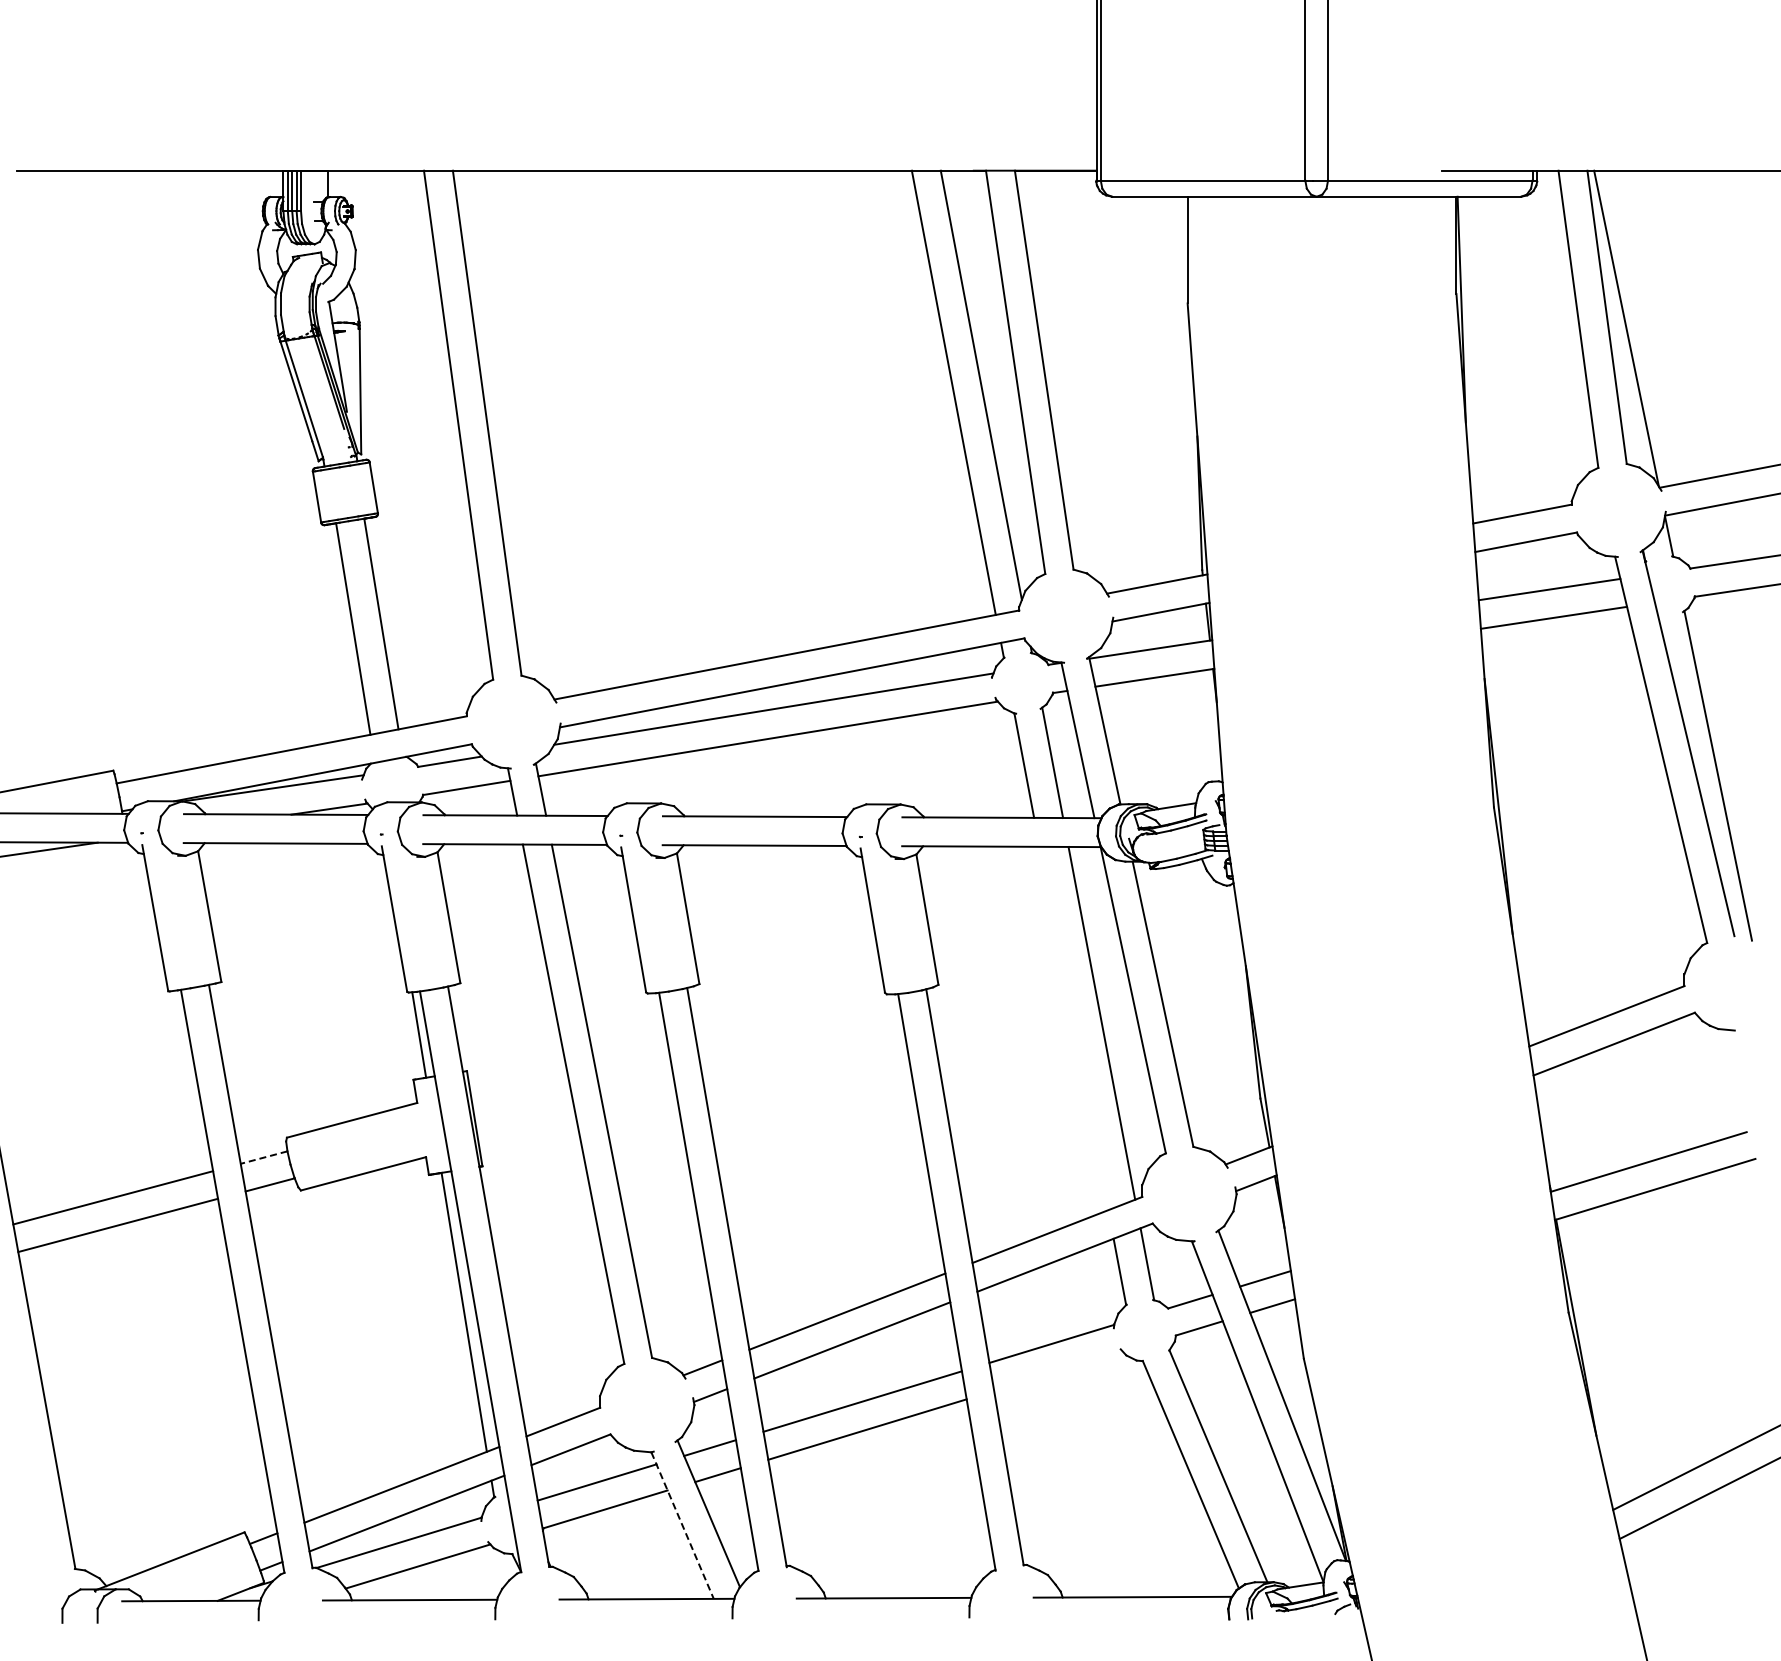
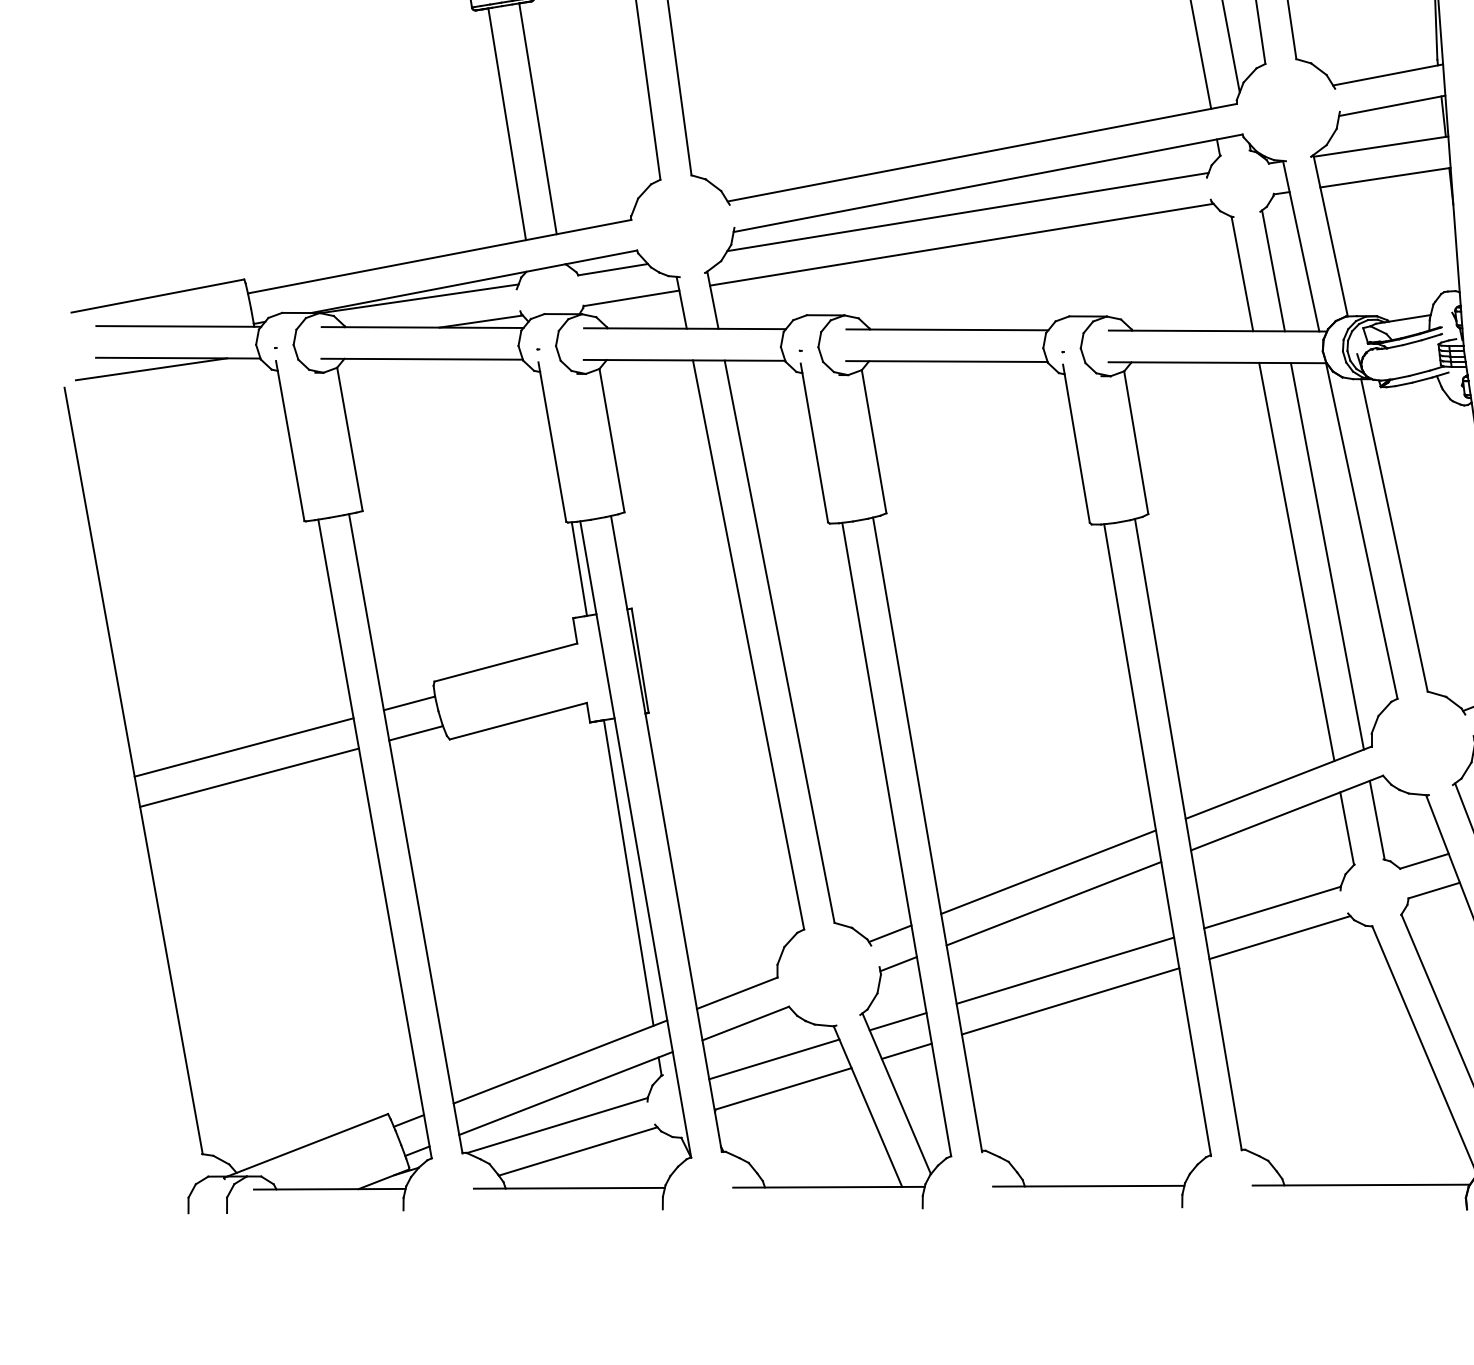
line: (1073, 1028) -> (1296, 561), added
line: (263, 1157) -> (408, 703), dashed -> solid
line: (1058, 1370) -> (1279, 936), added
line: (682, 1525) -> (867, 1106), dashed -> solid

